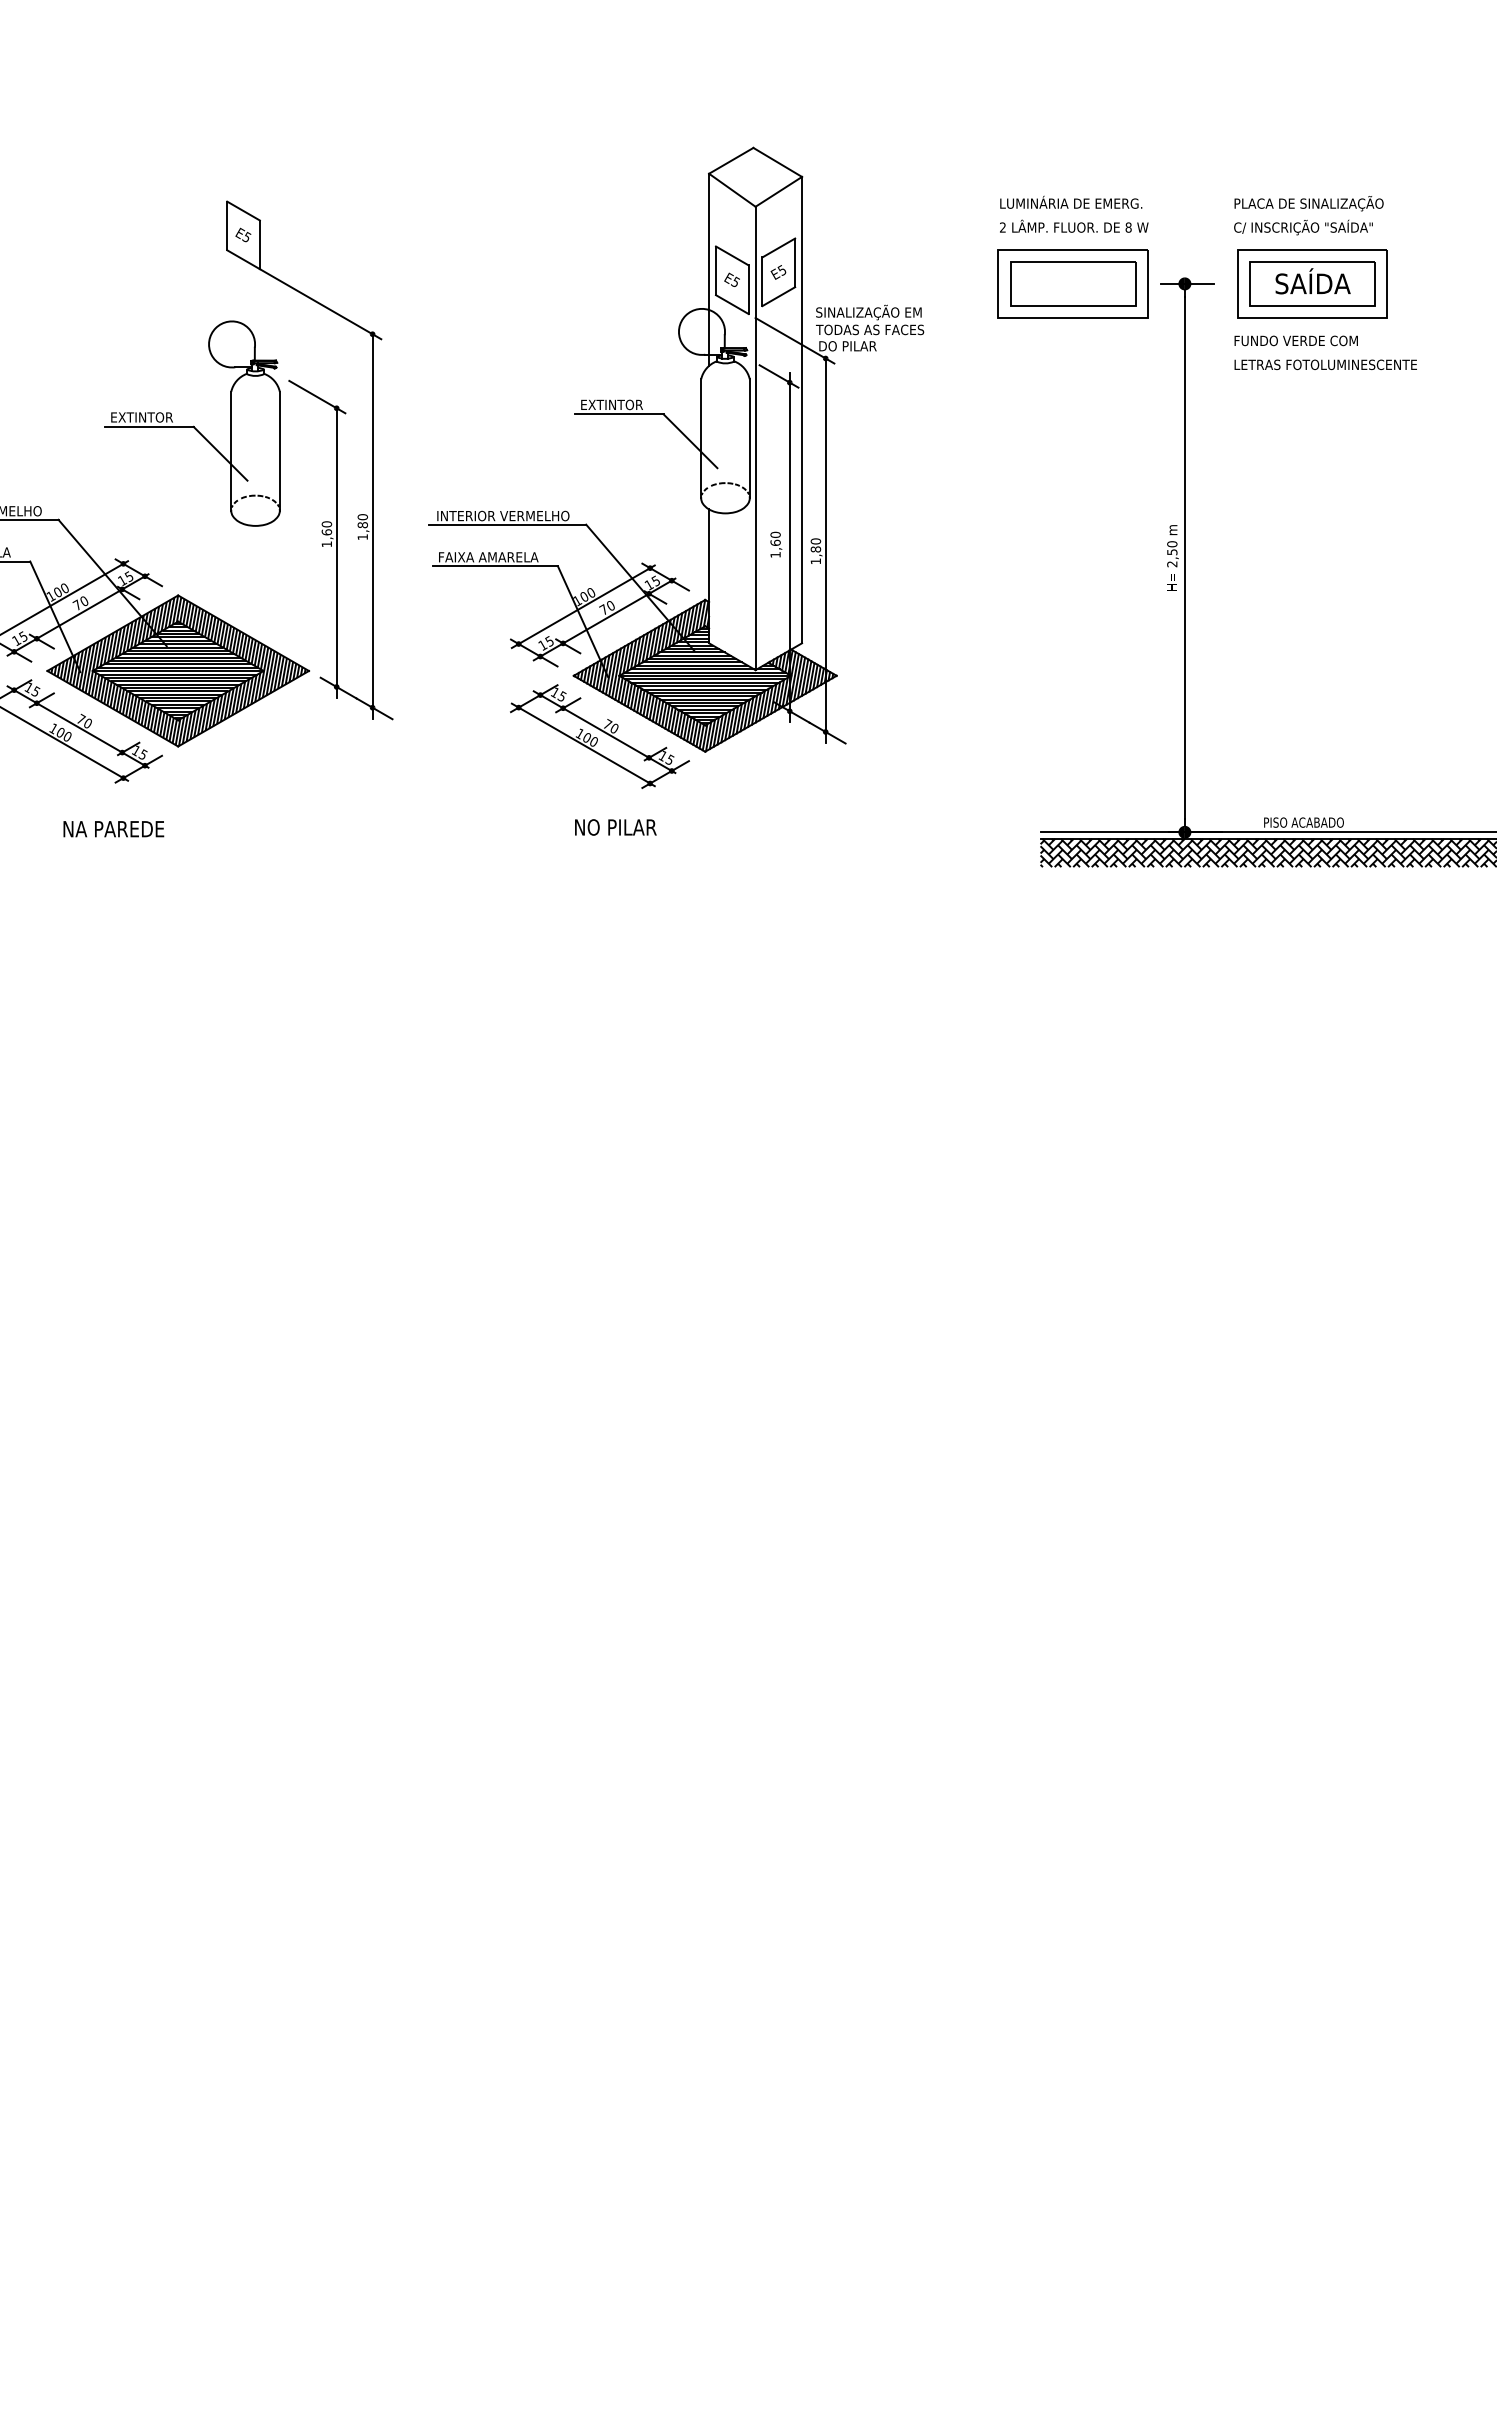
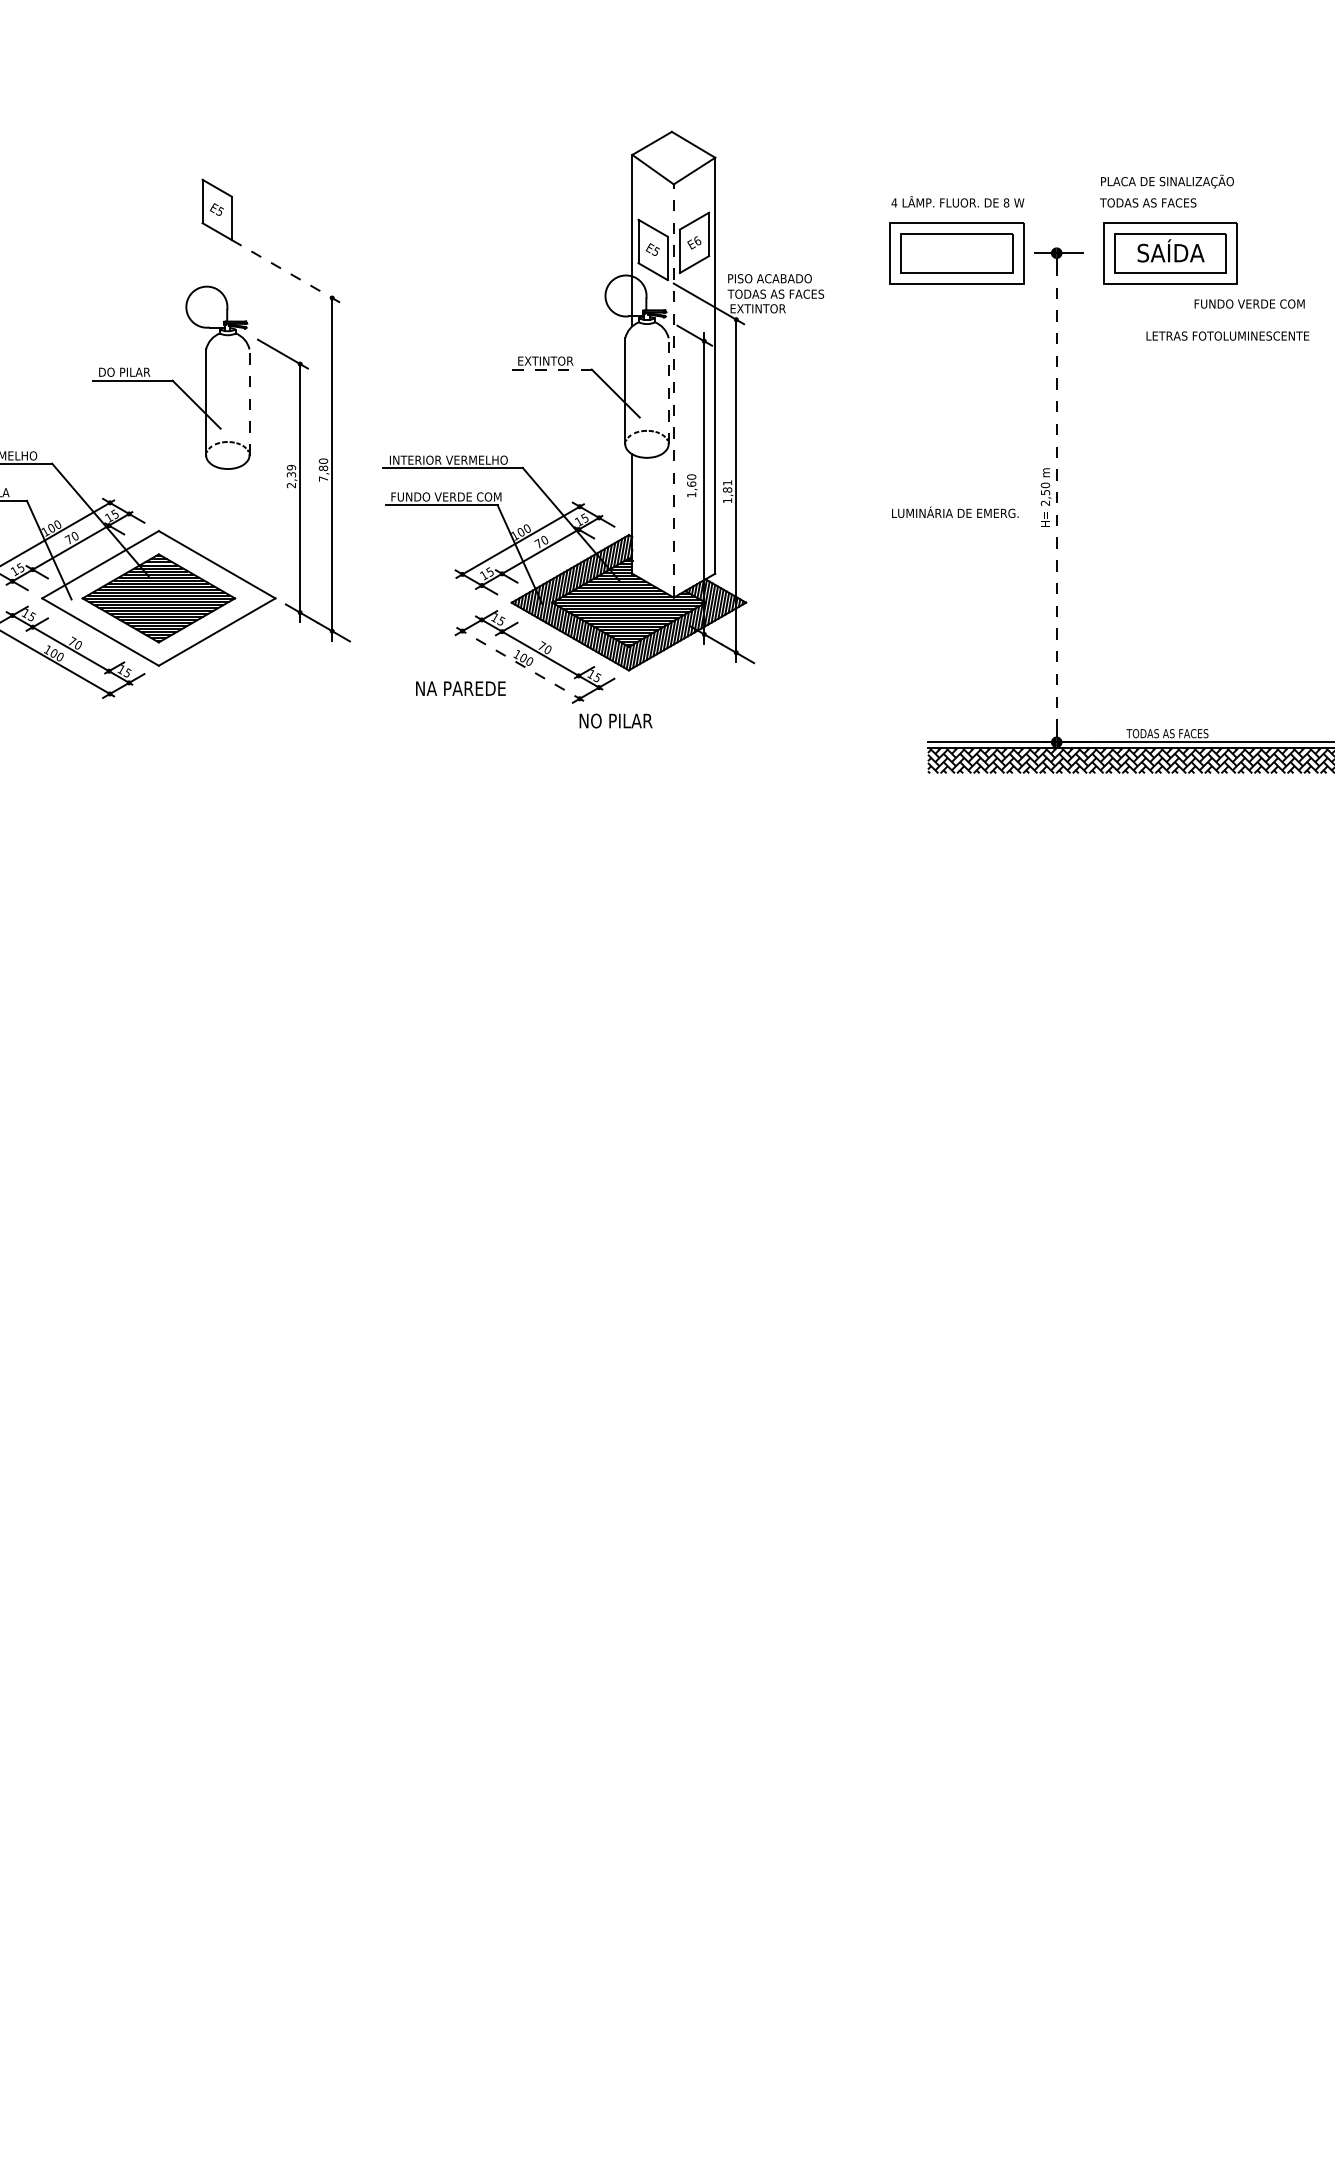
text: (1071, 201) -> (955, 511), moved
text: (1002, 227) -> (894, 202), 2 -> 4
text: (1302, 227) -> (1161, 202), C/ INSCRIÇÃO "SAÍDA" -> TODAS AS FACES
text: (781, 270) -> (696, 241), E5 -> E6
line: (321, 304) -> (286, 271), solid -> dashed
text: (868, 312) -> (774, 278), SINALIZAÇÃO EM -> PISO ACABADO
text: (1295, 340) -> (1249, 303), moved
text: (850, 346) -> (758, 309), DO PILAR -> EXTINTOR
text: (1325, 364) -> (1227, 335), moved
line: (619, 414) -> (552, 369), solid -> dashed
text: (142, 417) -> (127, 372), EXTINTOR -> DO PILAR
line: (749, 438) -> (668, 391), solid -> dashed
line: (755, 438) -> (673, 391), solid -> dashed
line: (279, 450) -> (249, 401), solid -> dashed
text: (326, 534) -> (291, 476), 1,60 -> 2,39
text: (362, 537) -> (323, 479), 1,80 -> 7,80
text: (815, 541) -> (727, 482), 1,80 -> 1,81
text: (503, 557) -> (448, 497), FAIXA AMARELA -> FUNDO VERDE COM
line: (1184, 558) -> (1056, 498), solid -> dashed
hatch: (178, 670) -> (159, 597), removed
line: (583, 744) -> (520, 663), solid -> dashed
text: (1308, 822) -> (1166, 733), PISO ACABADO -> TODAS AS FACES
text: (615, 827) -> (615, 721), moved
text: (113, 829) -> (460, 688), moved

